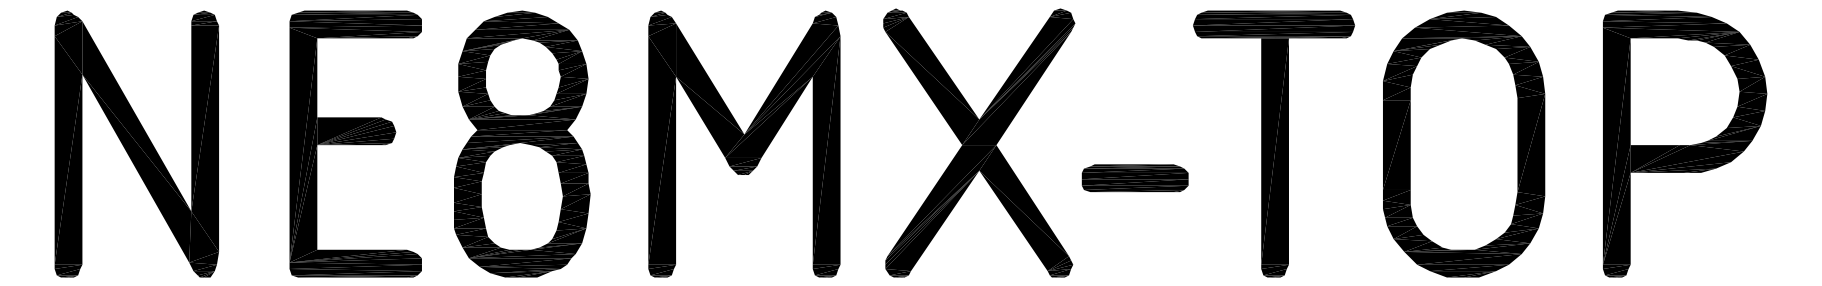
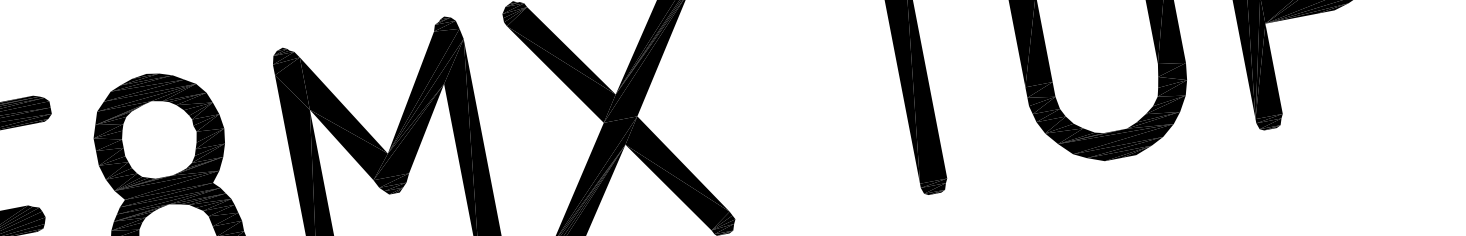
part: (1134, 177) -> (779, 122), removed

